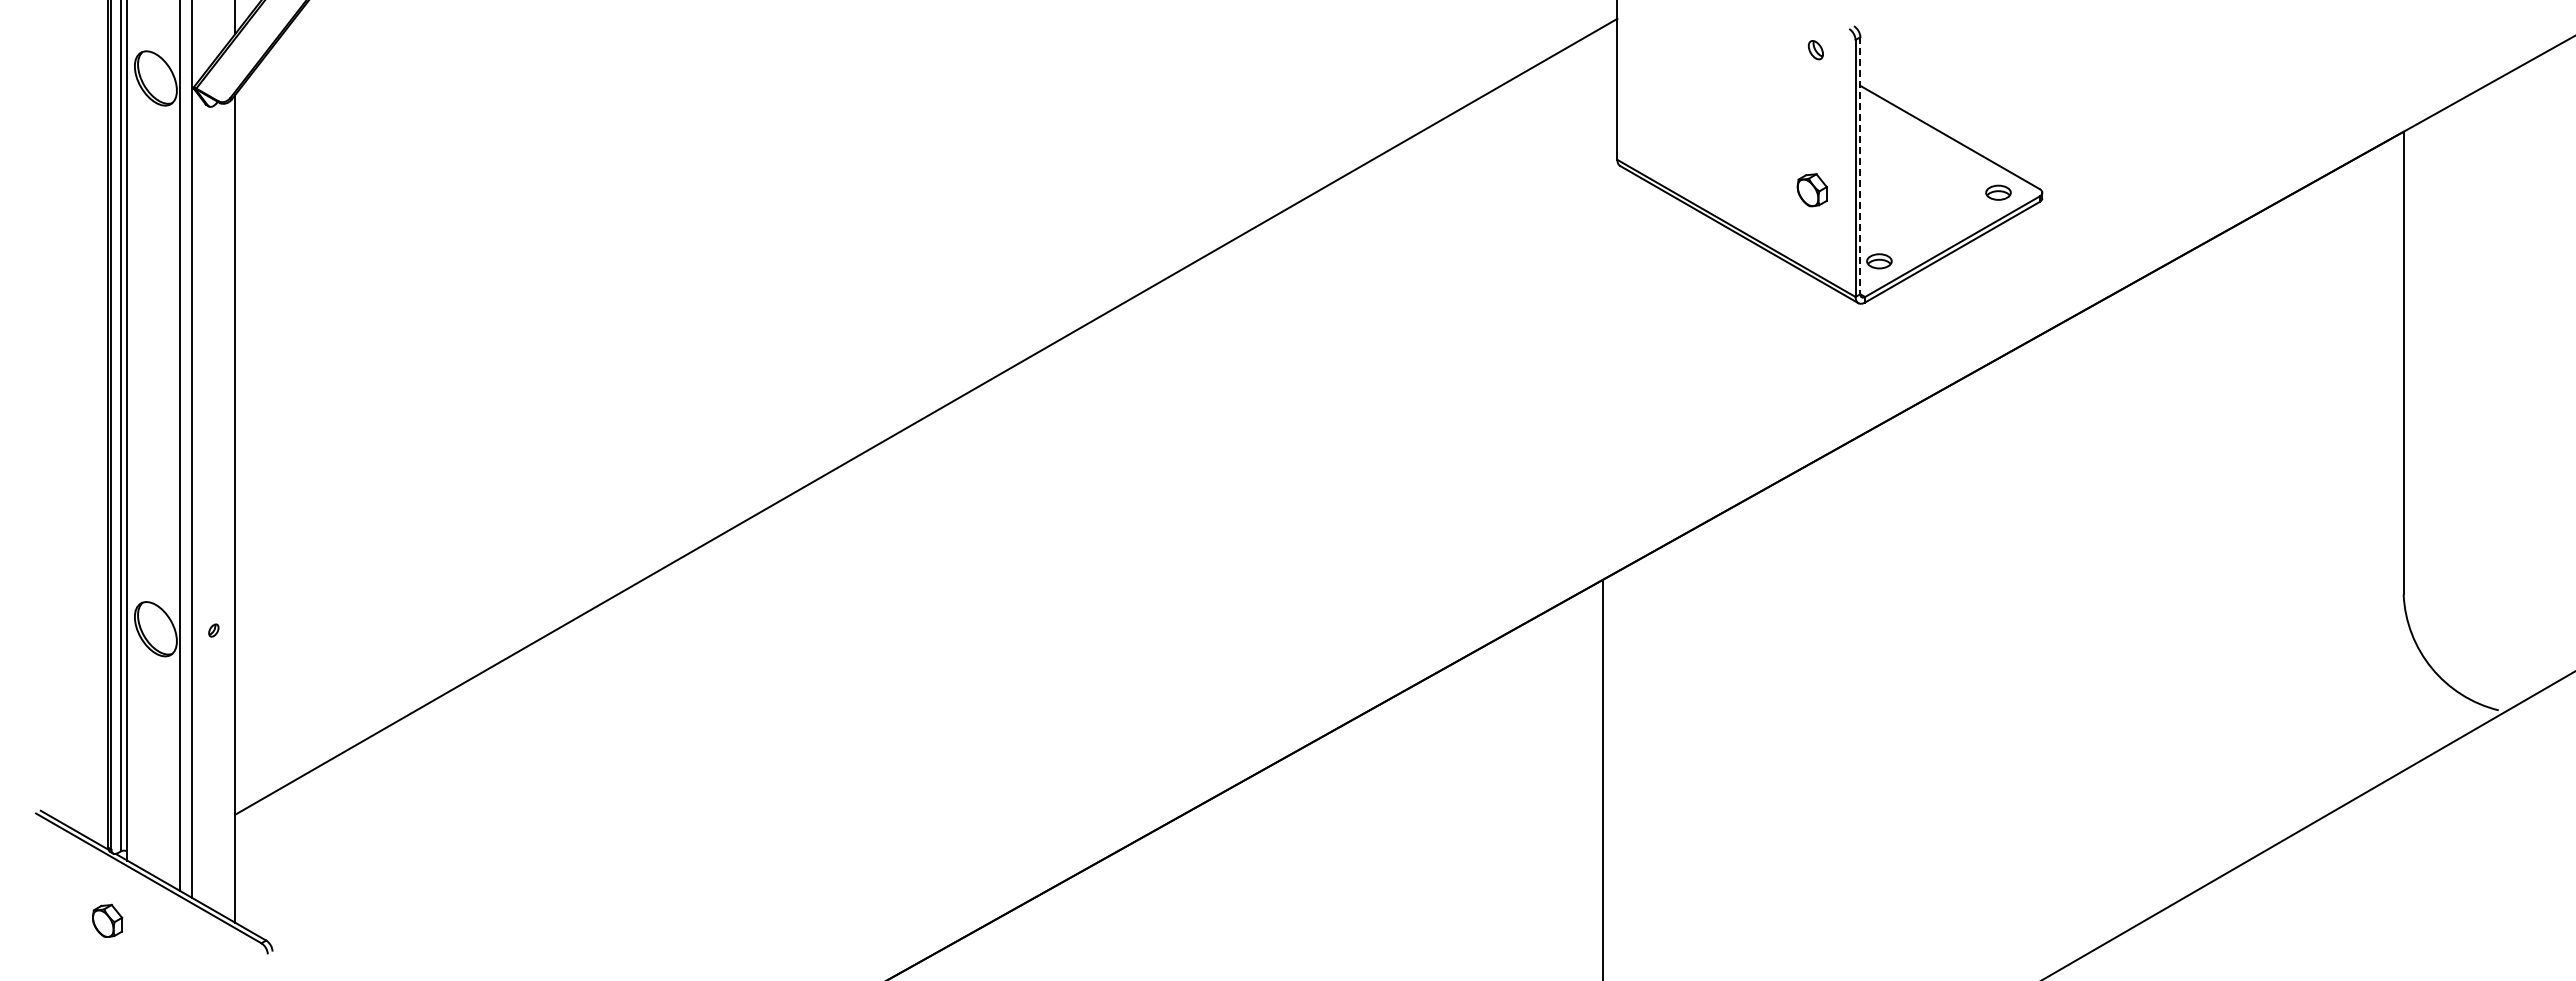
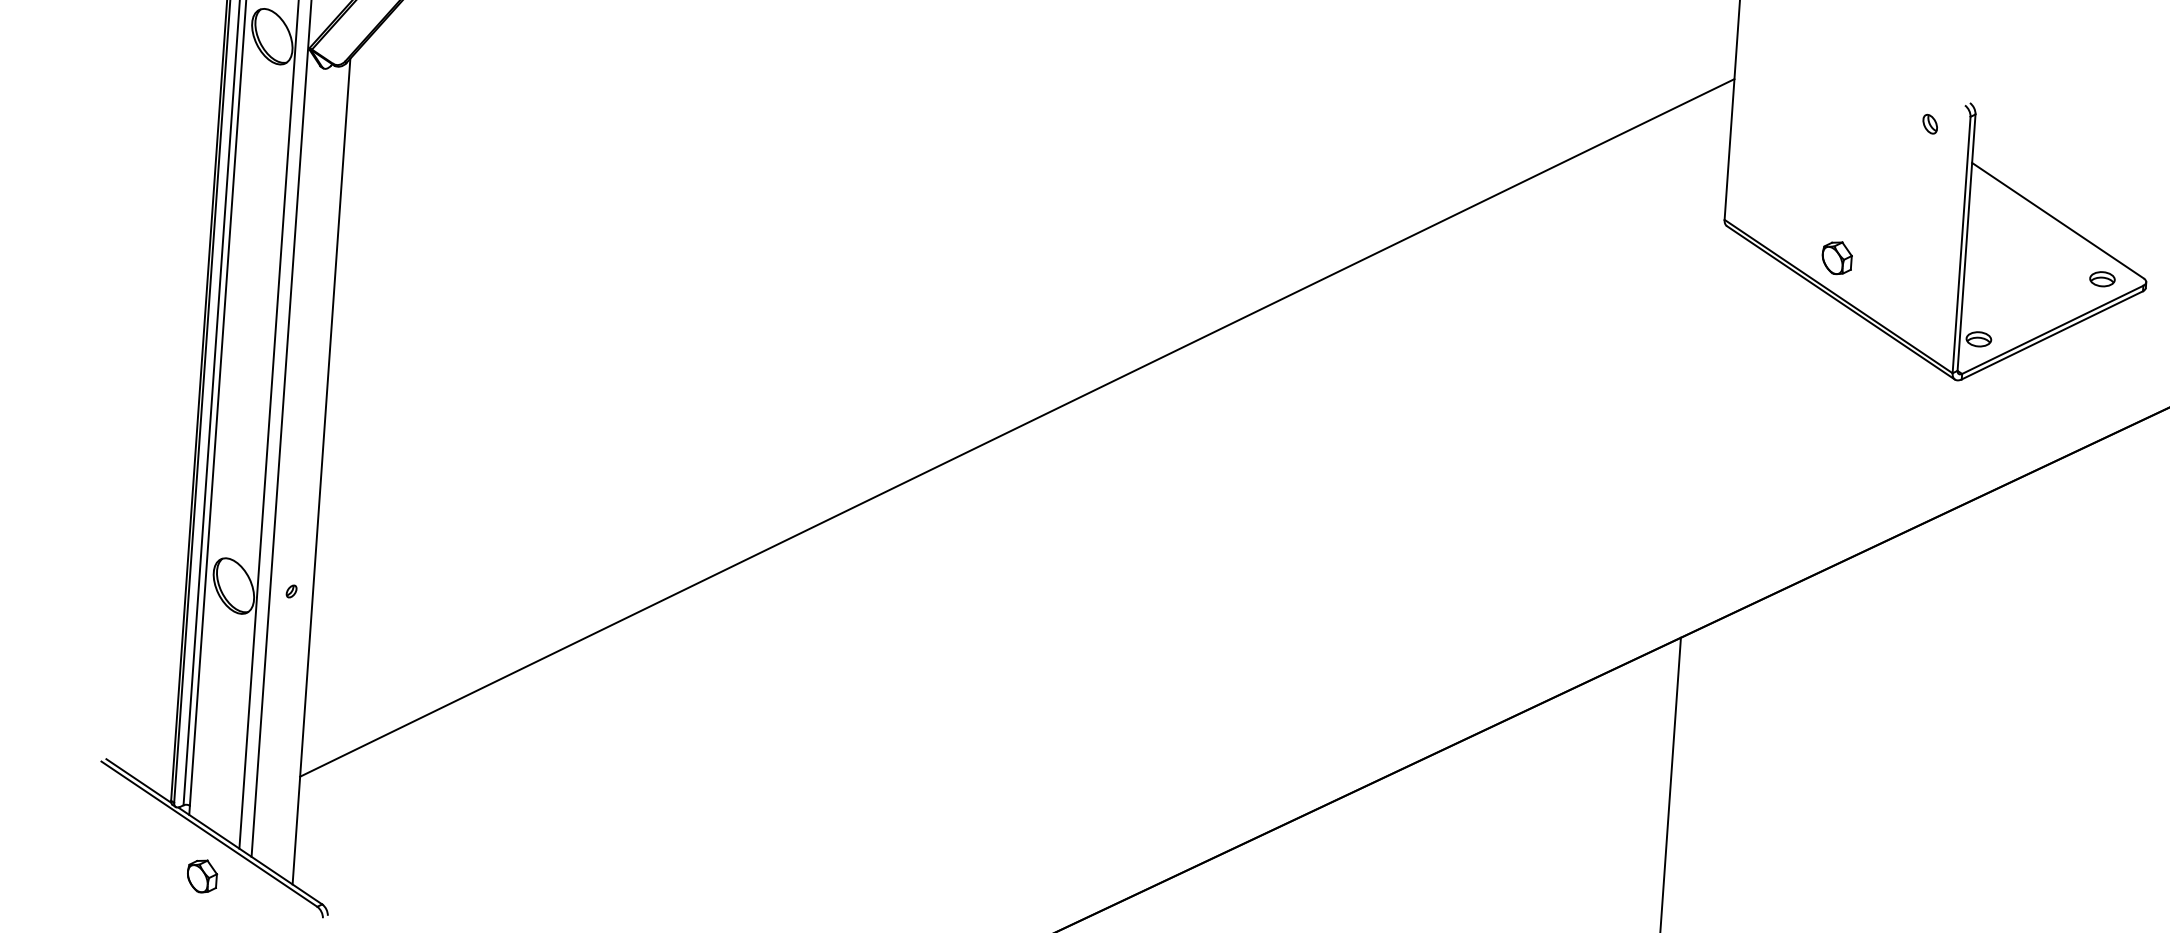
line: (1860, 166) -> (1966, 243), dashed -> solid
part: (1811, 190) -> (1836, 258), moved
part: (107, 920) -> (202, 875), moved

